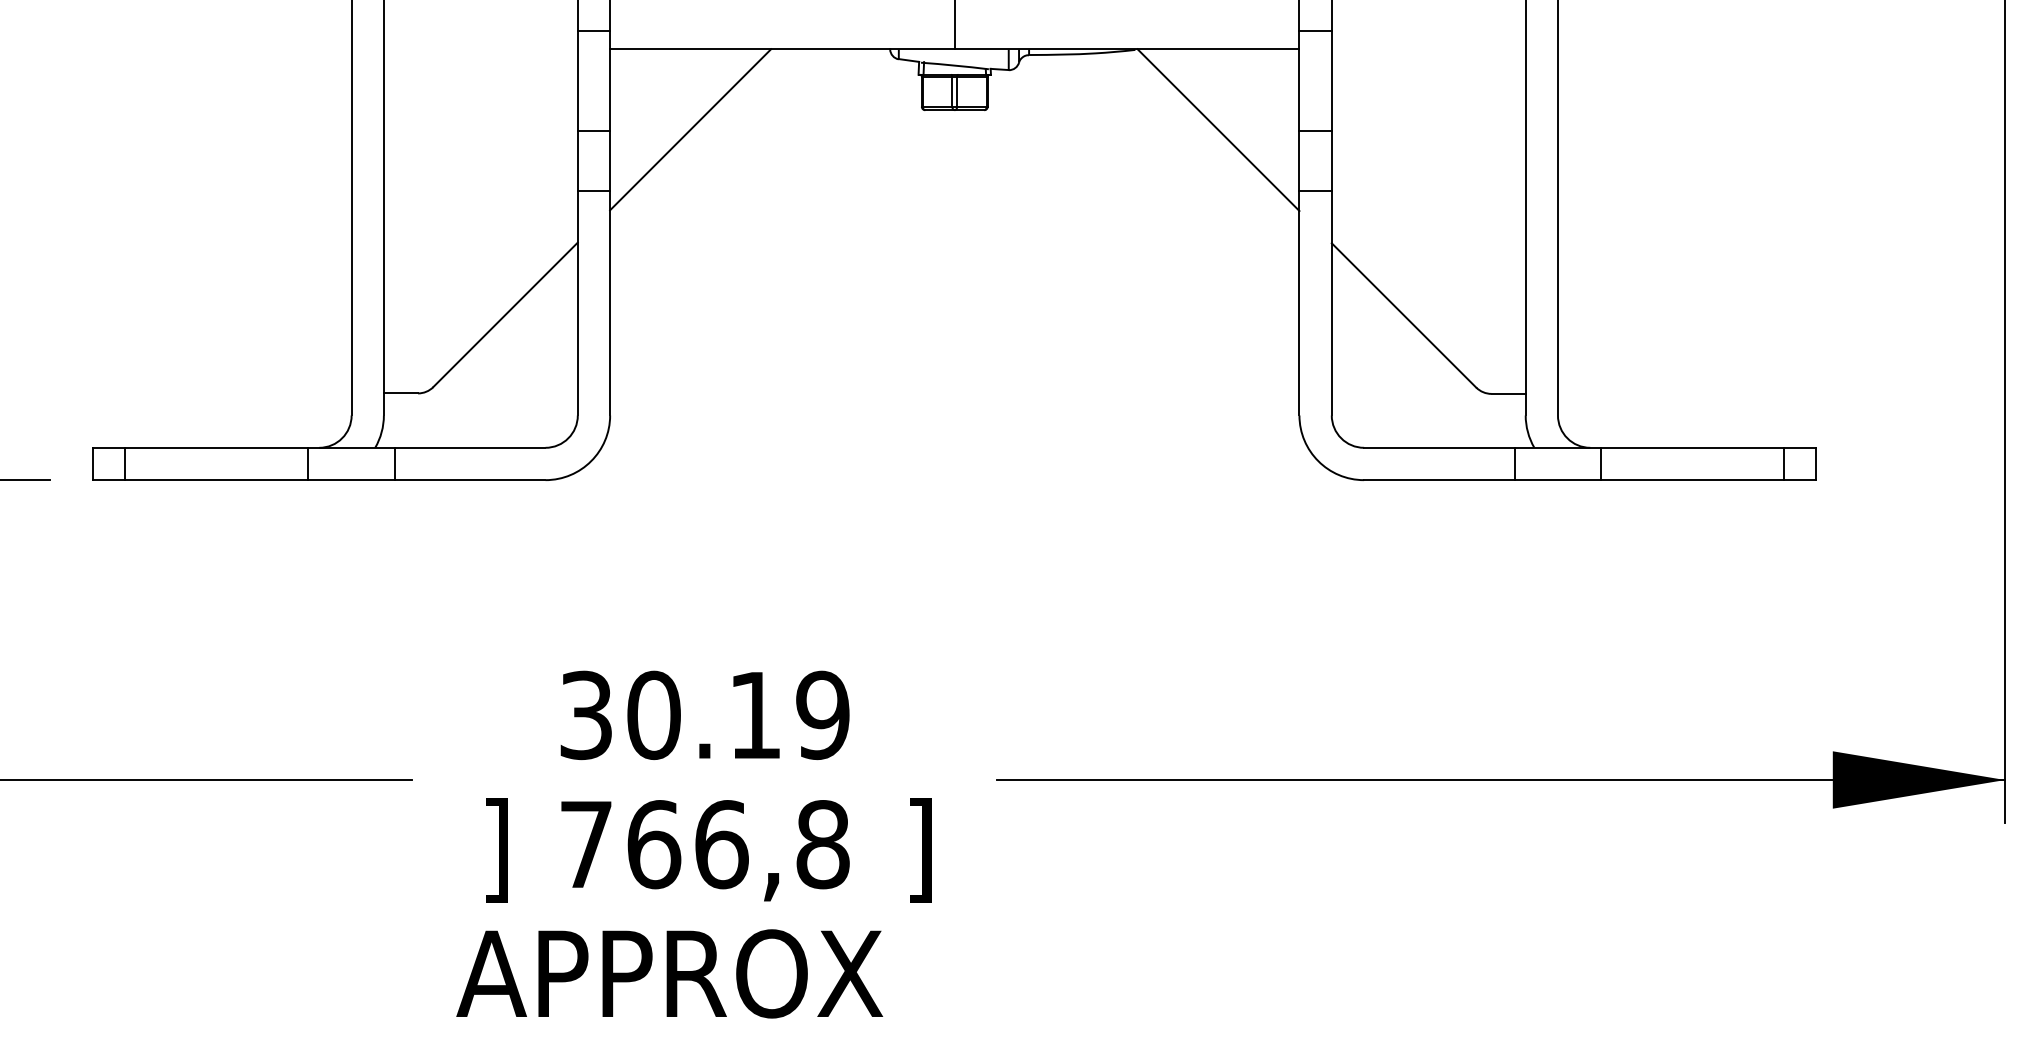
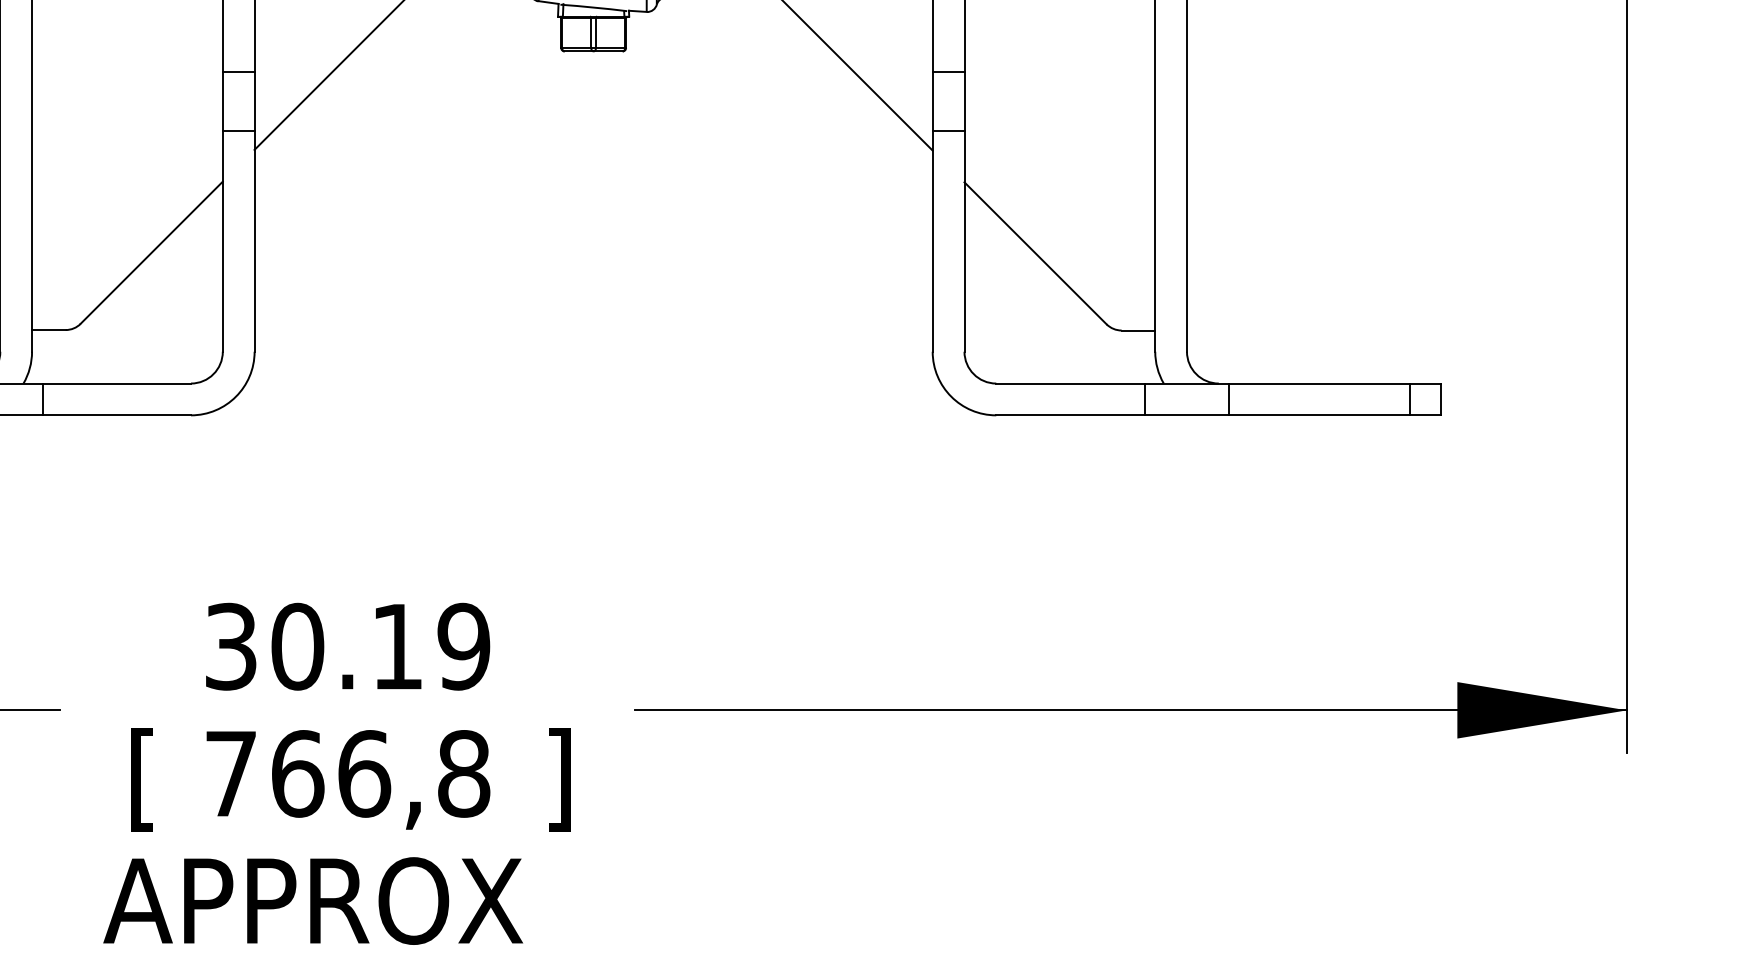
text: (496, 850) -> (142, 779), ] -> [

